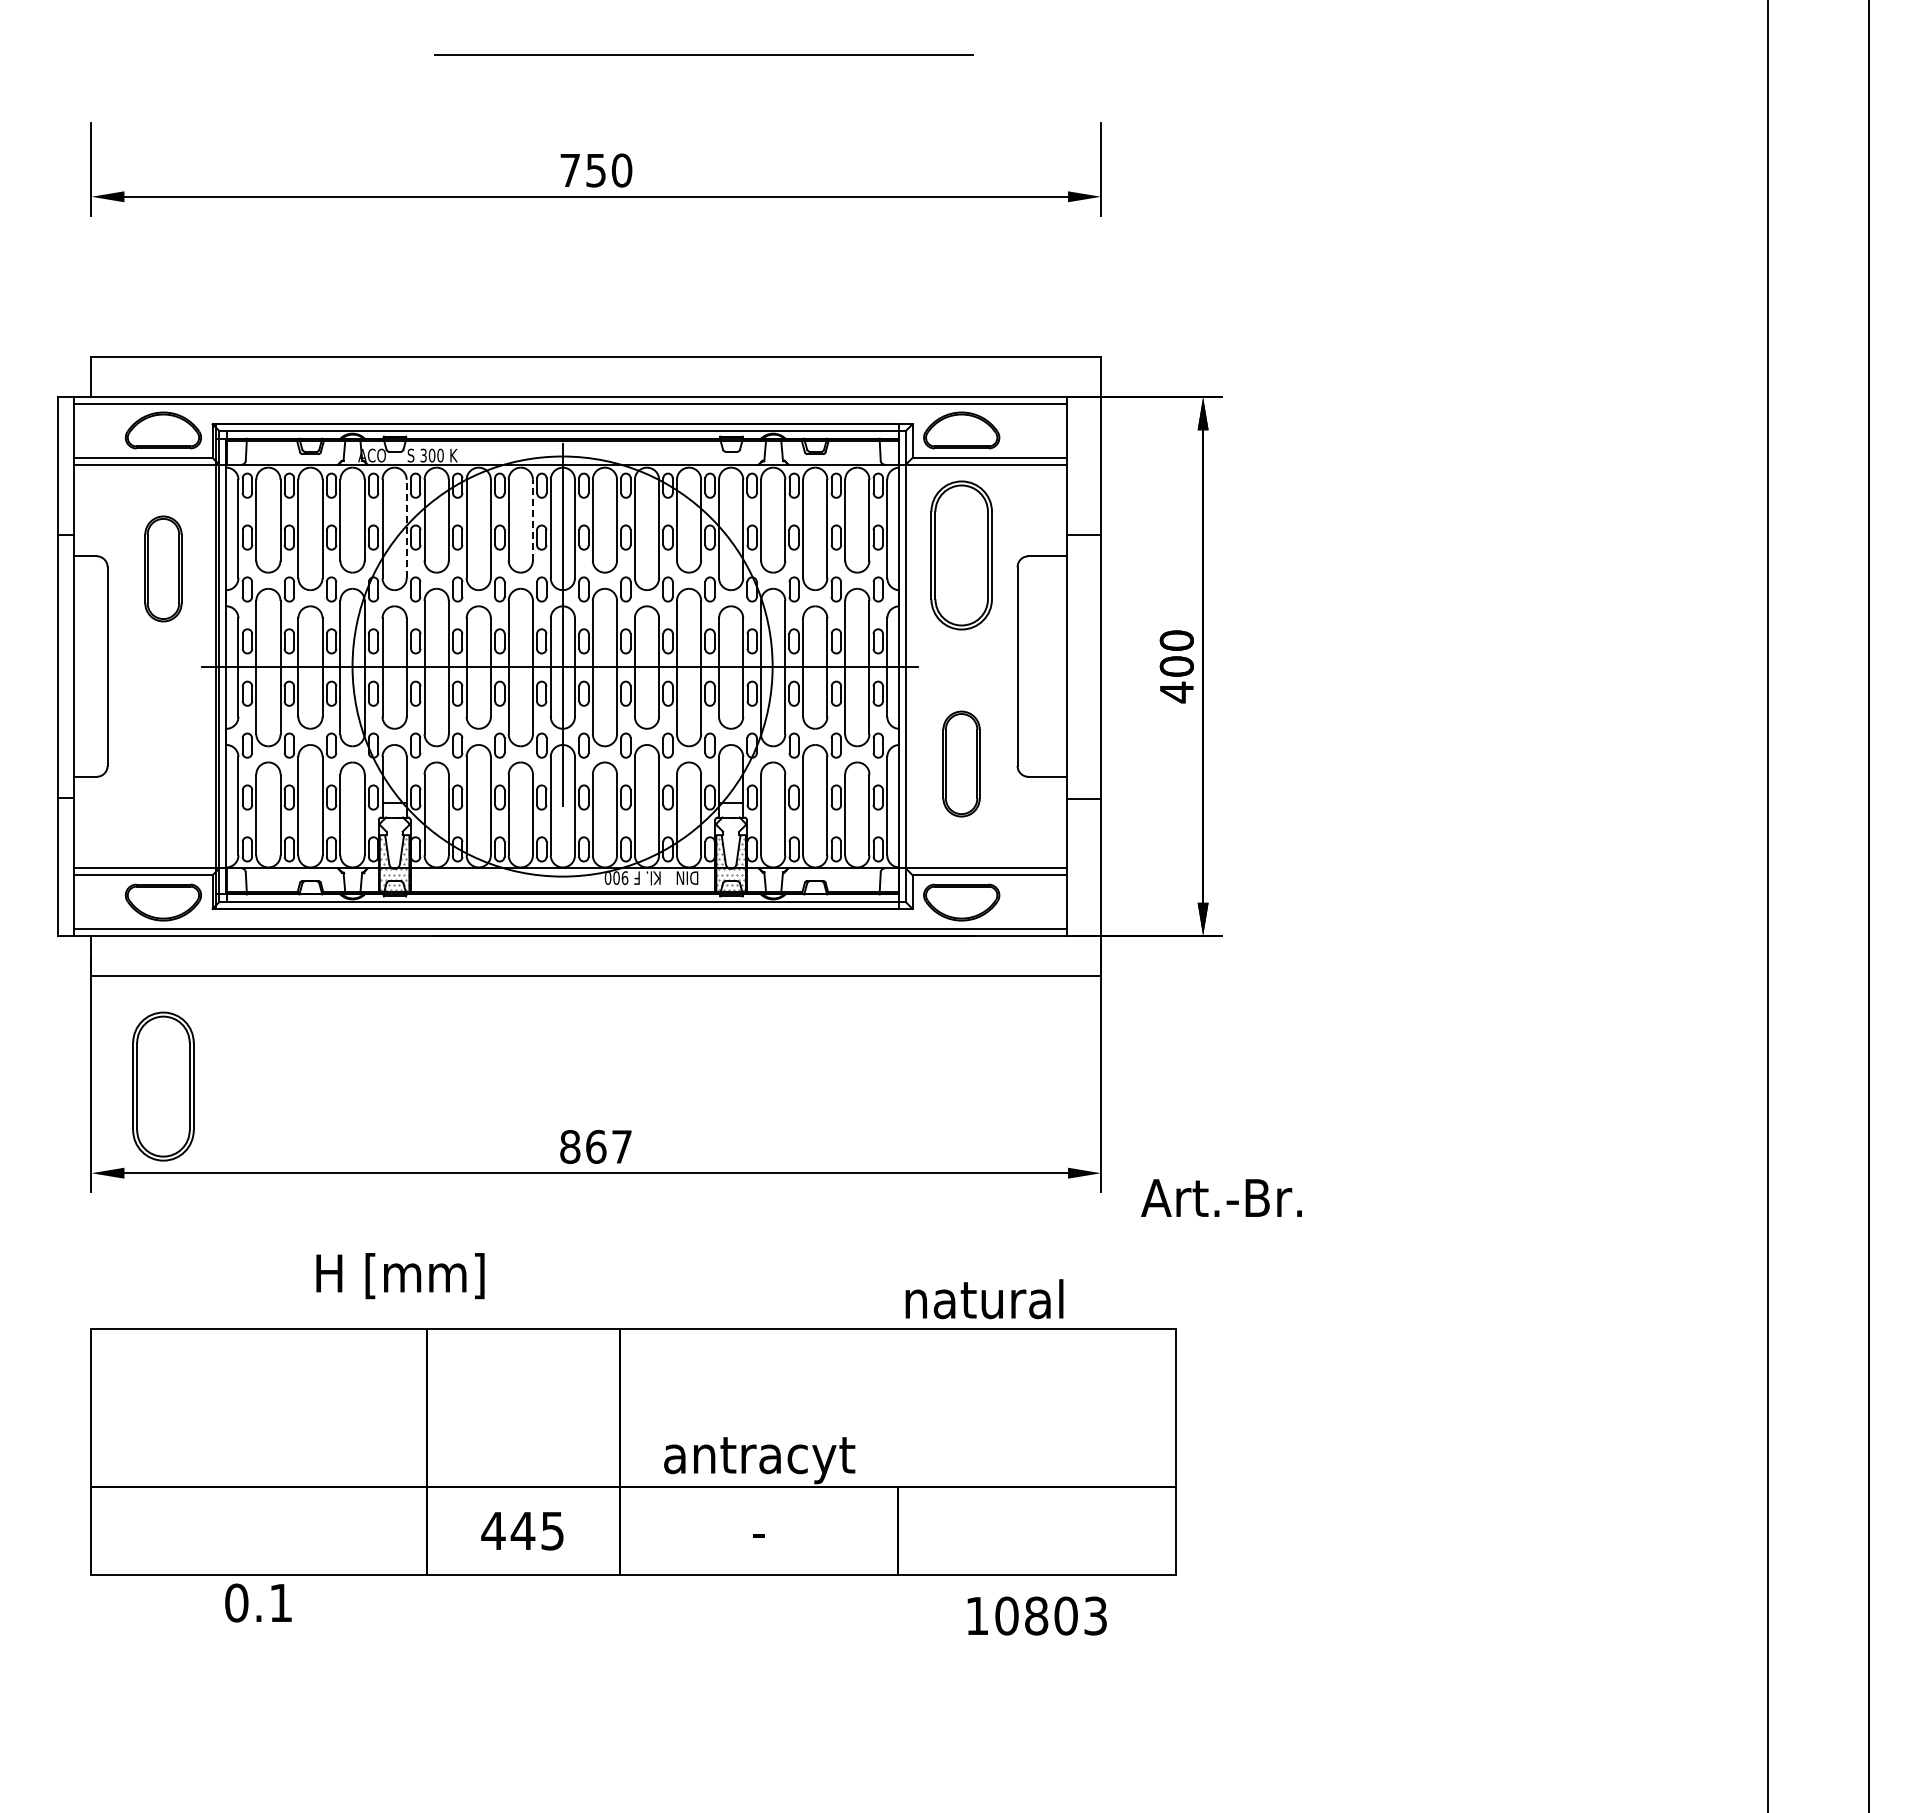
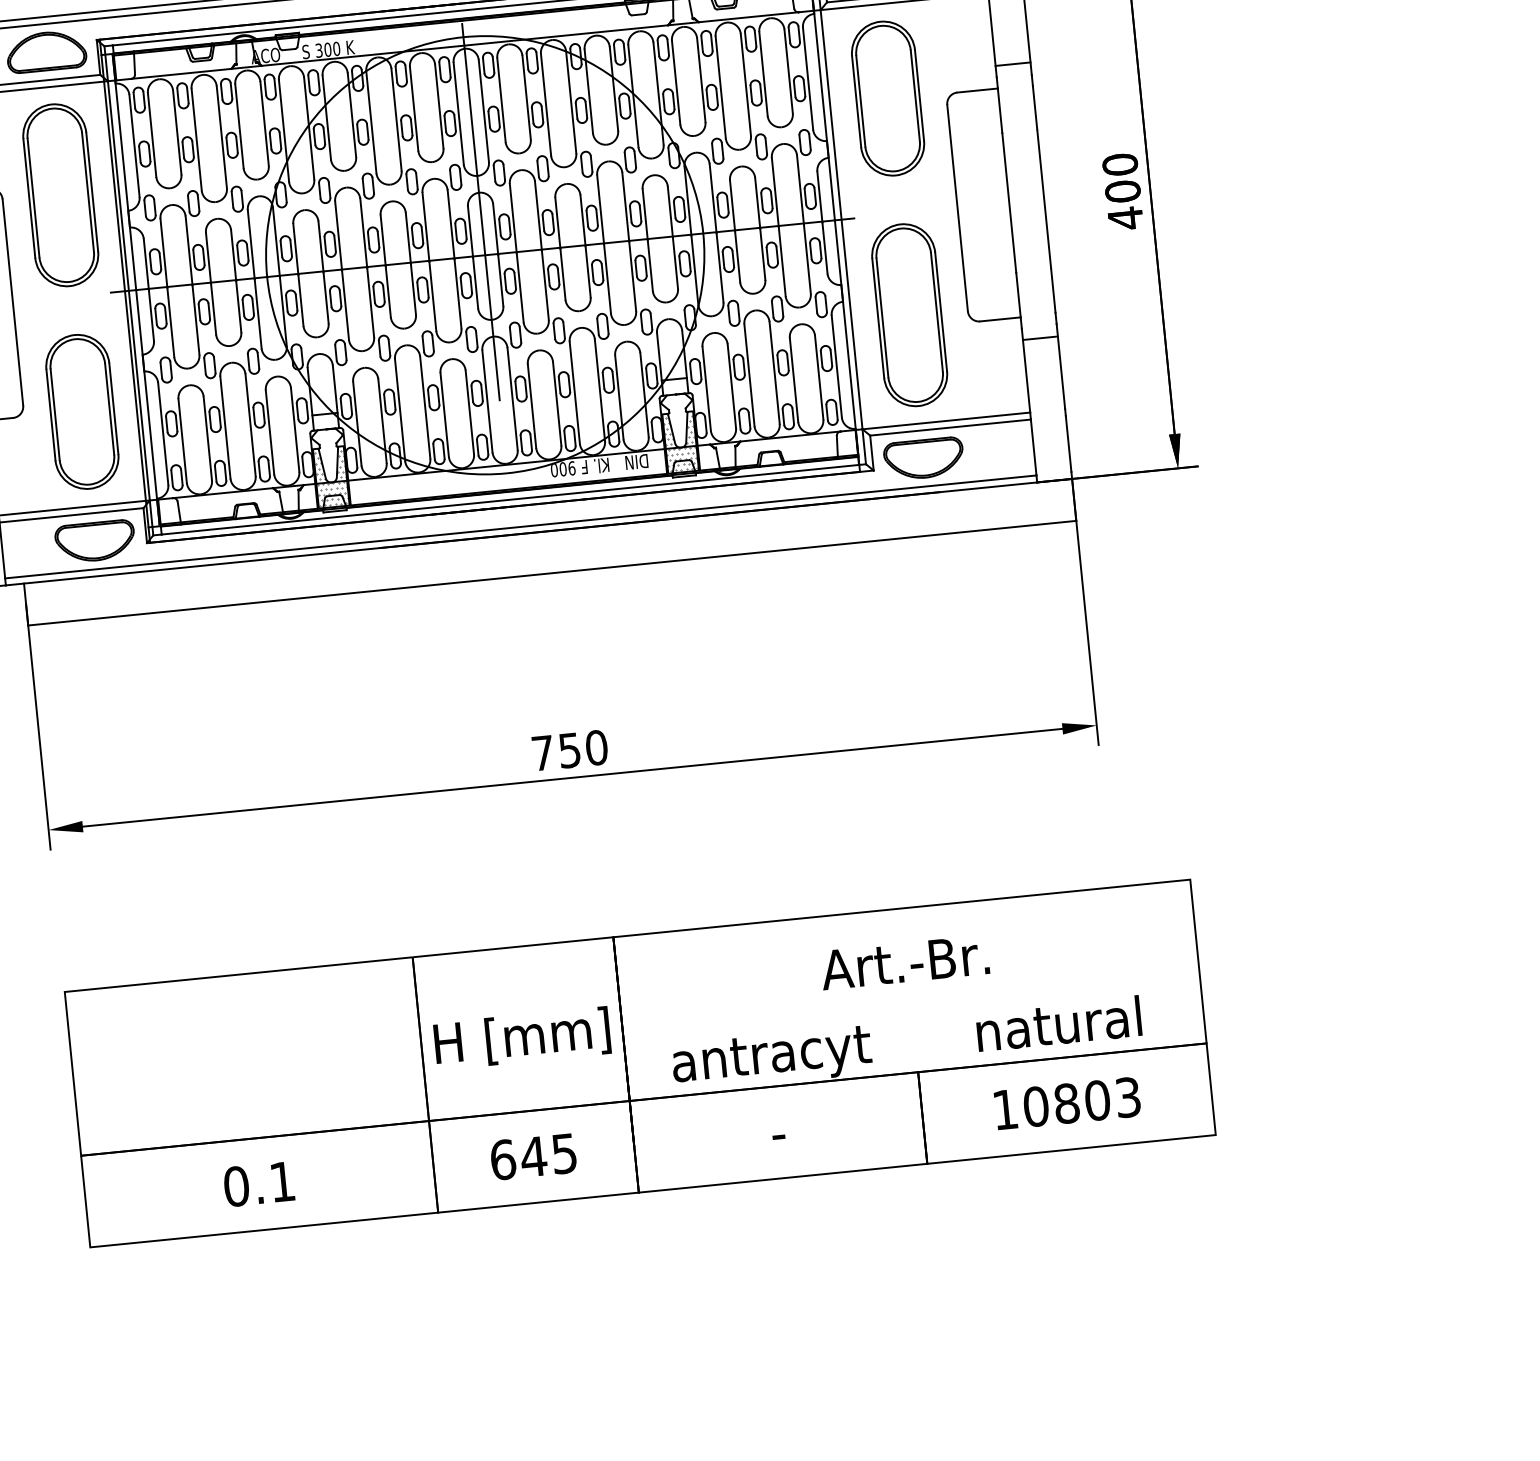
line: (532, 519) -> (438, 105), dashed -> solid
line: (406, 528) -> (308, 128), dashed -> solid
part: (163, 568) -> (60, 194), size x1.67
part: (961, 763) -> (909, 314), size x1.67
part: (163, 1086) -> (82, 411), moved
text: (596, 1146) -> (570, 750), 867 -> 750
text: (1221, 1197) -> (904, 961), moved
text: (400, 1276) -> (522, 1038), moved
text: (984, 1299) -> (1058, 1024), moved
text: (493, 1530) -> (503, 1159), 445 -> 645
text: (258, 1602) -> (259, 1183), moved
text: (1036, 1615) -> (1066, 1103), moved

